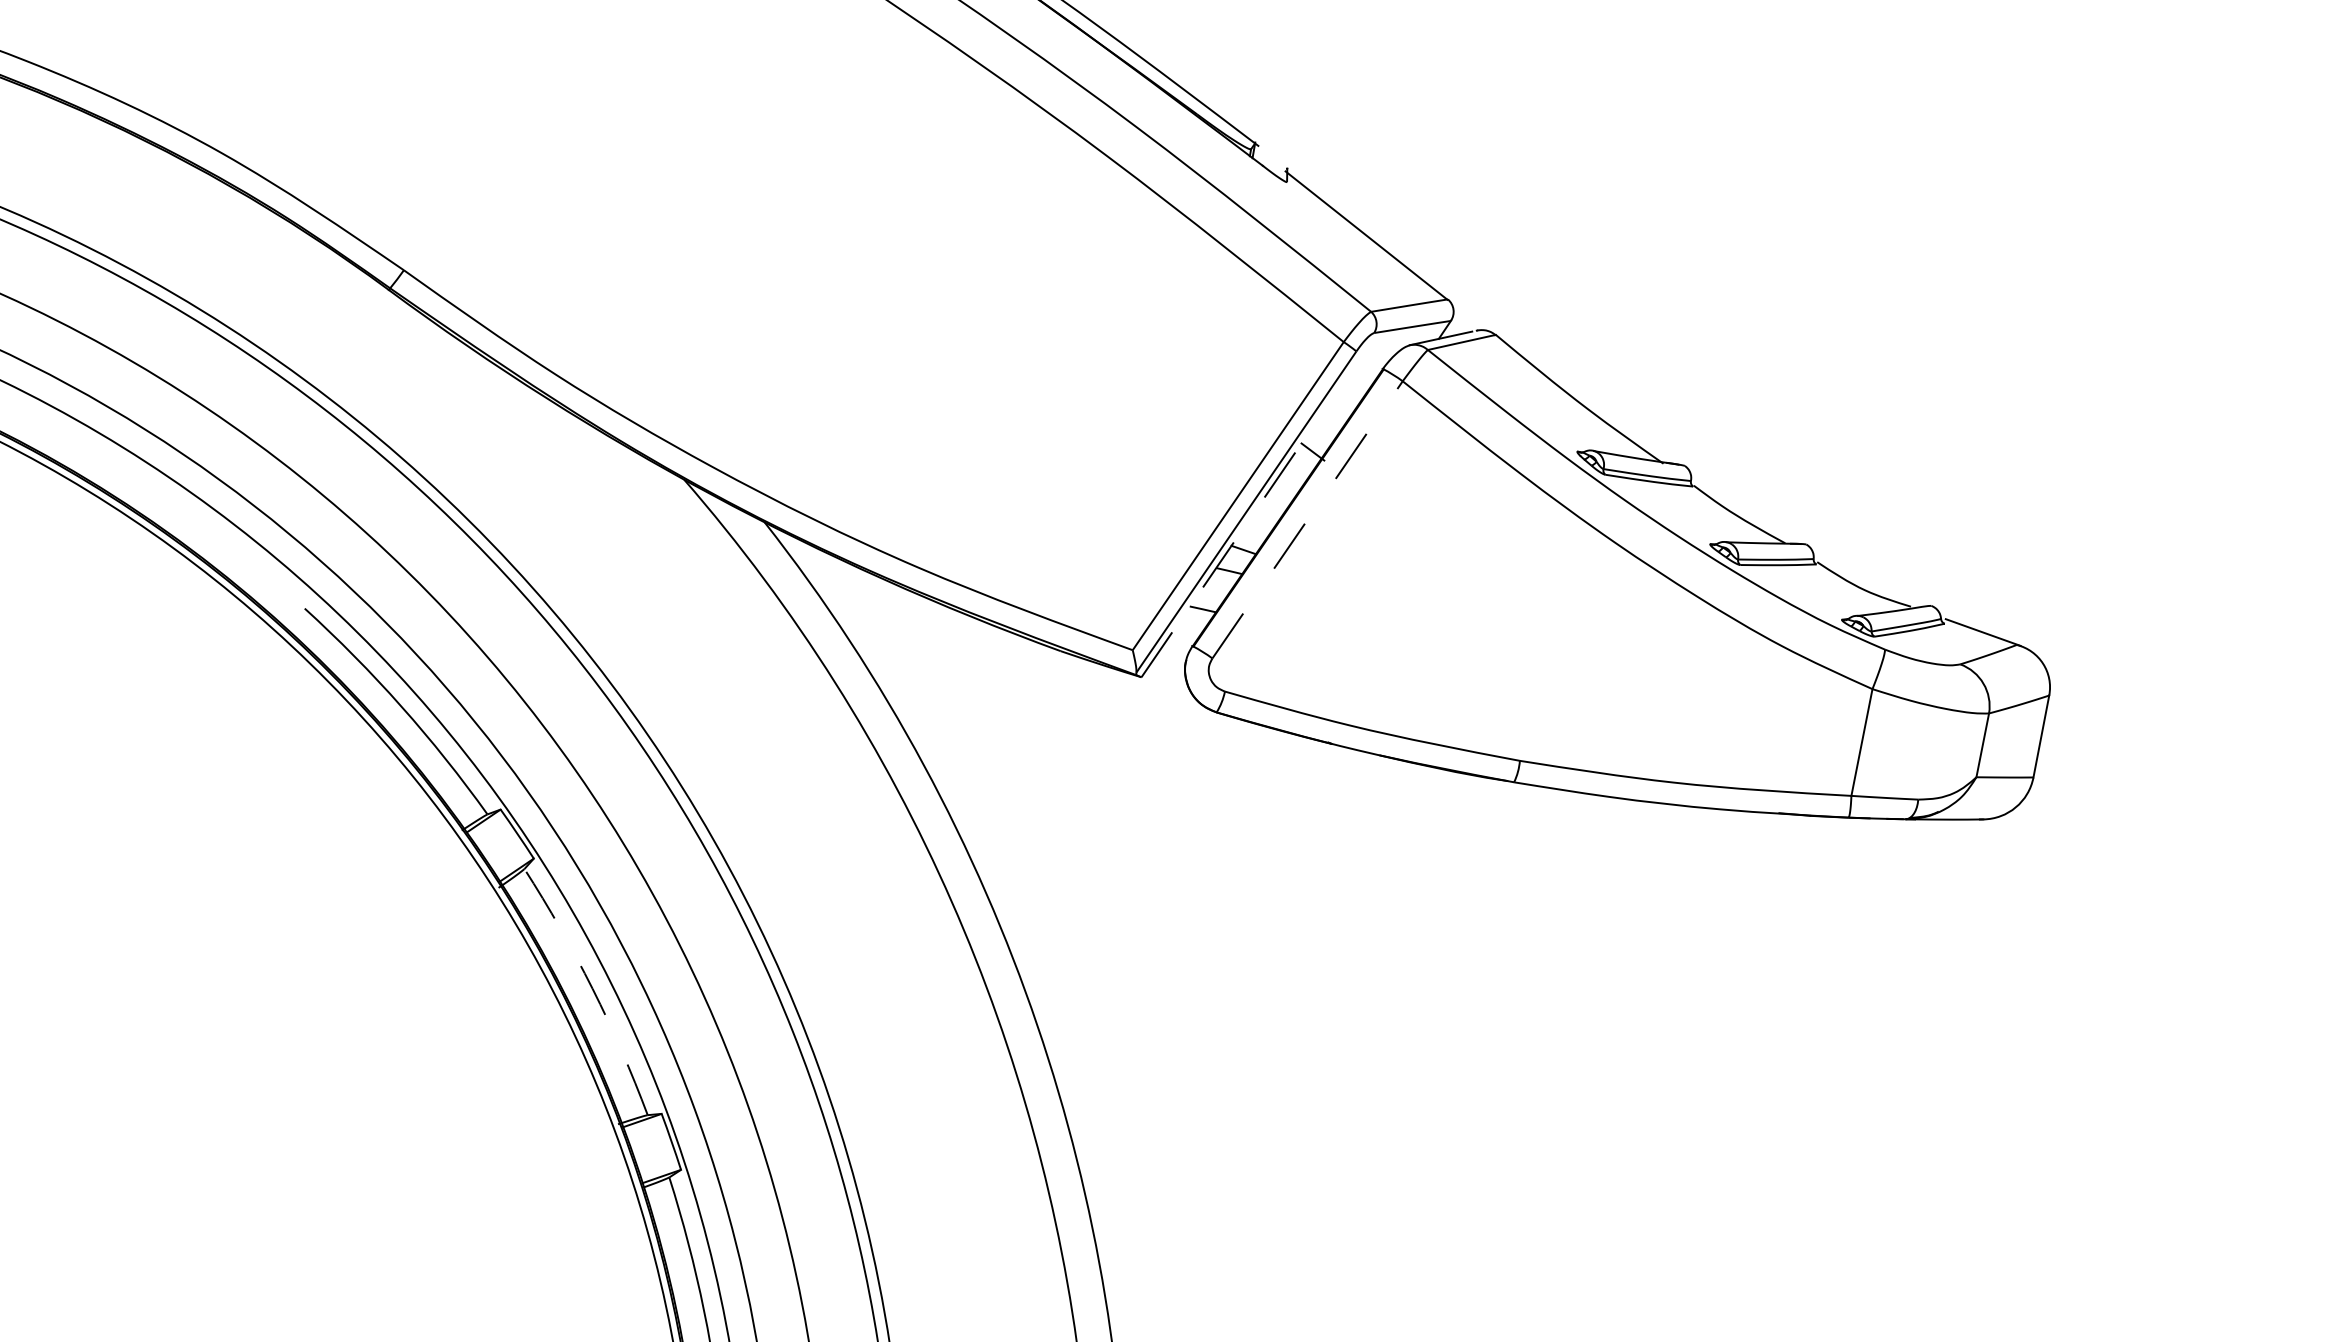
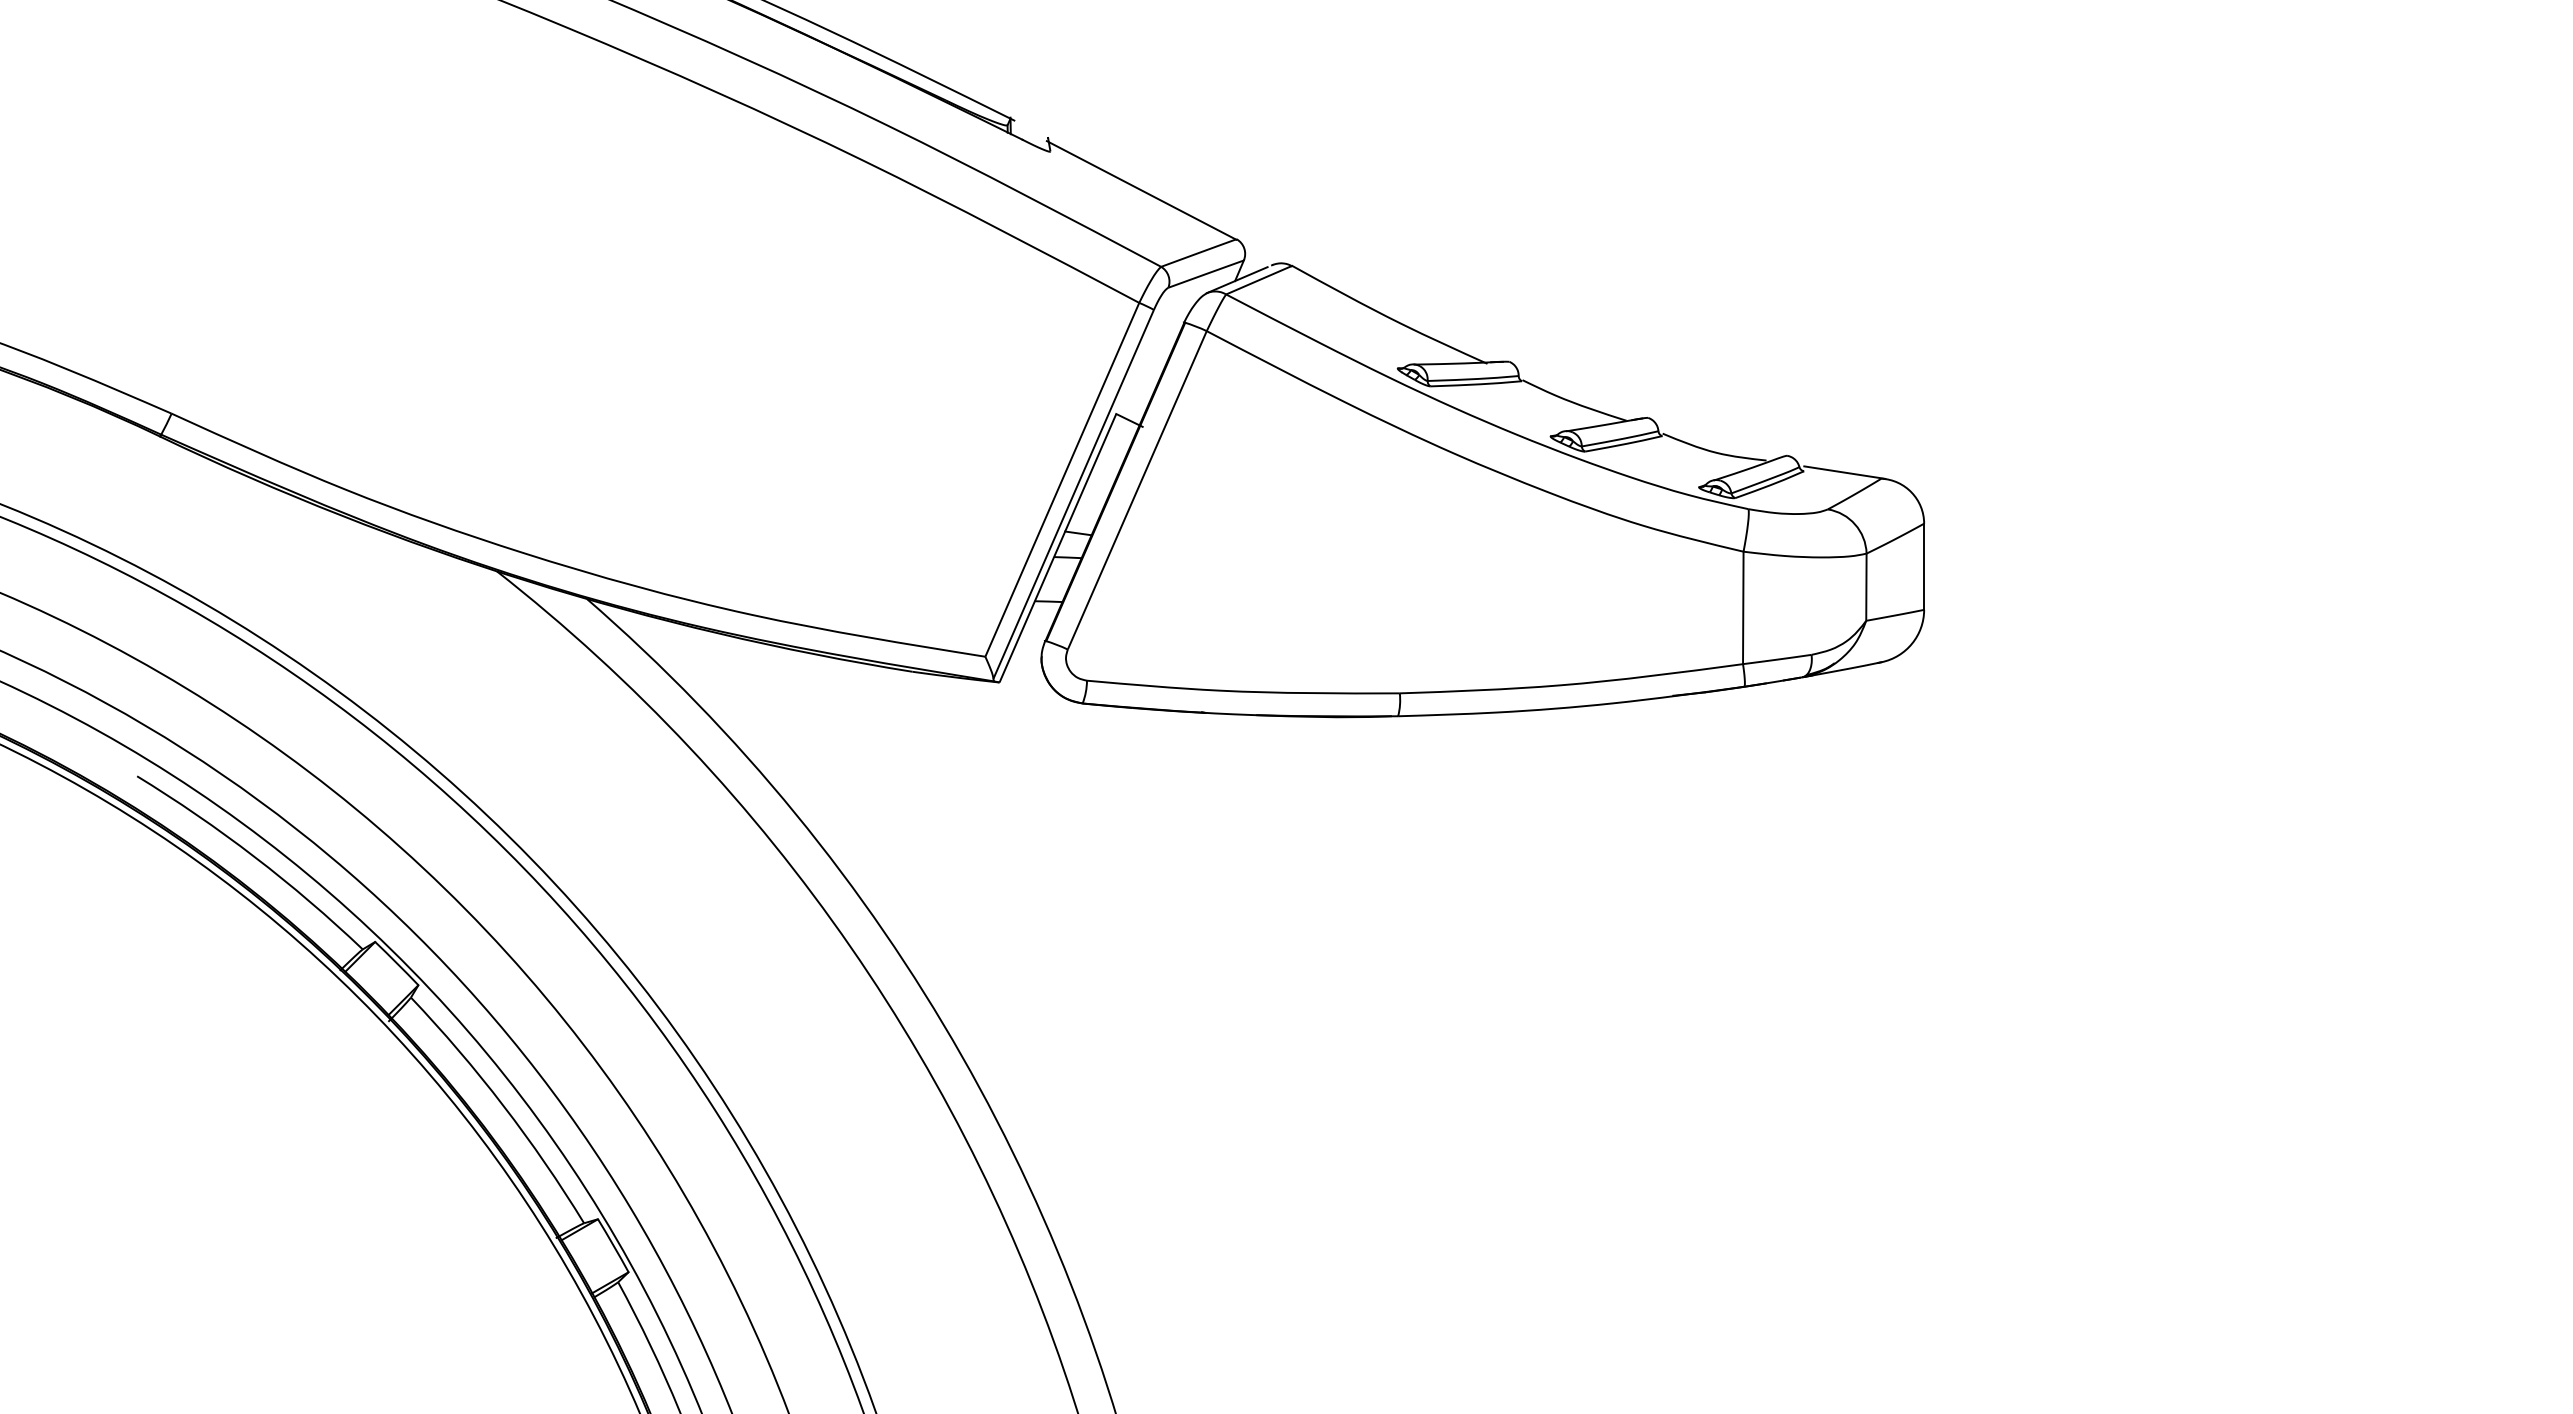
line: (1307, 519) -> (1137, 489), dashed -> solid
line: (1222, 559) -> (1058, 547), dashed -> solid
arc: (592, 988) -> (503, 1105), dashed -> solid

